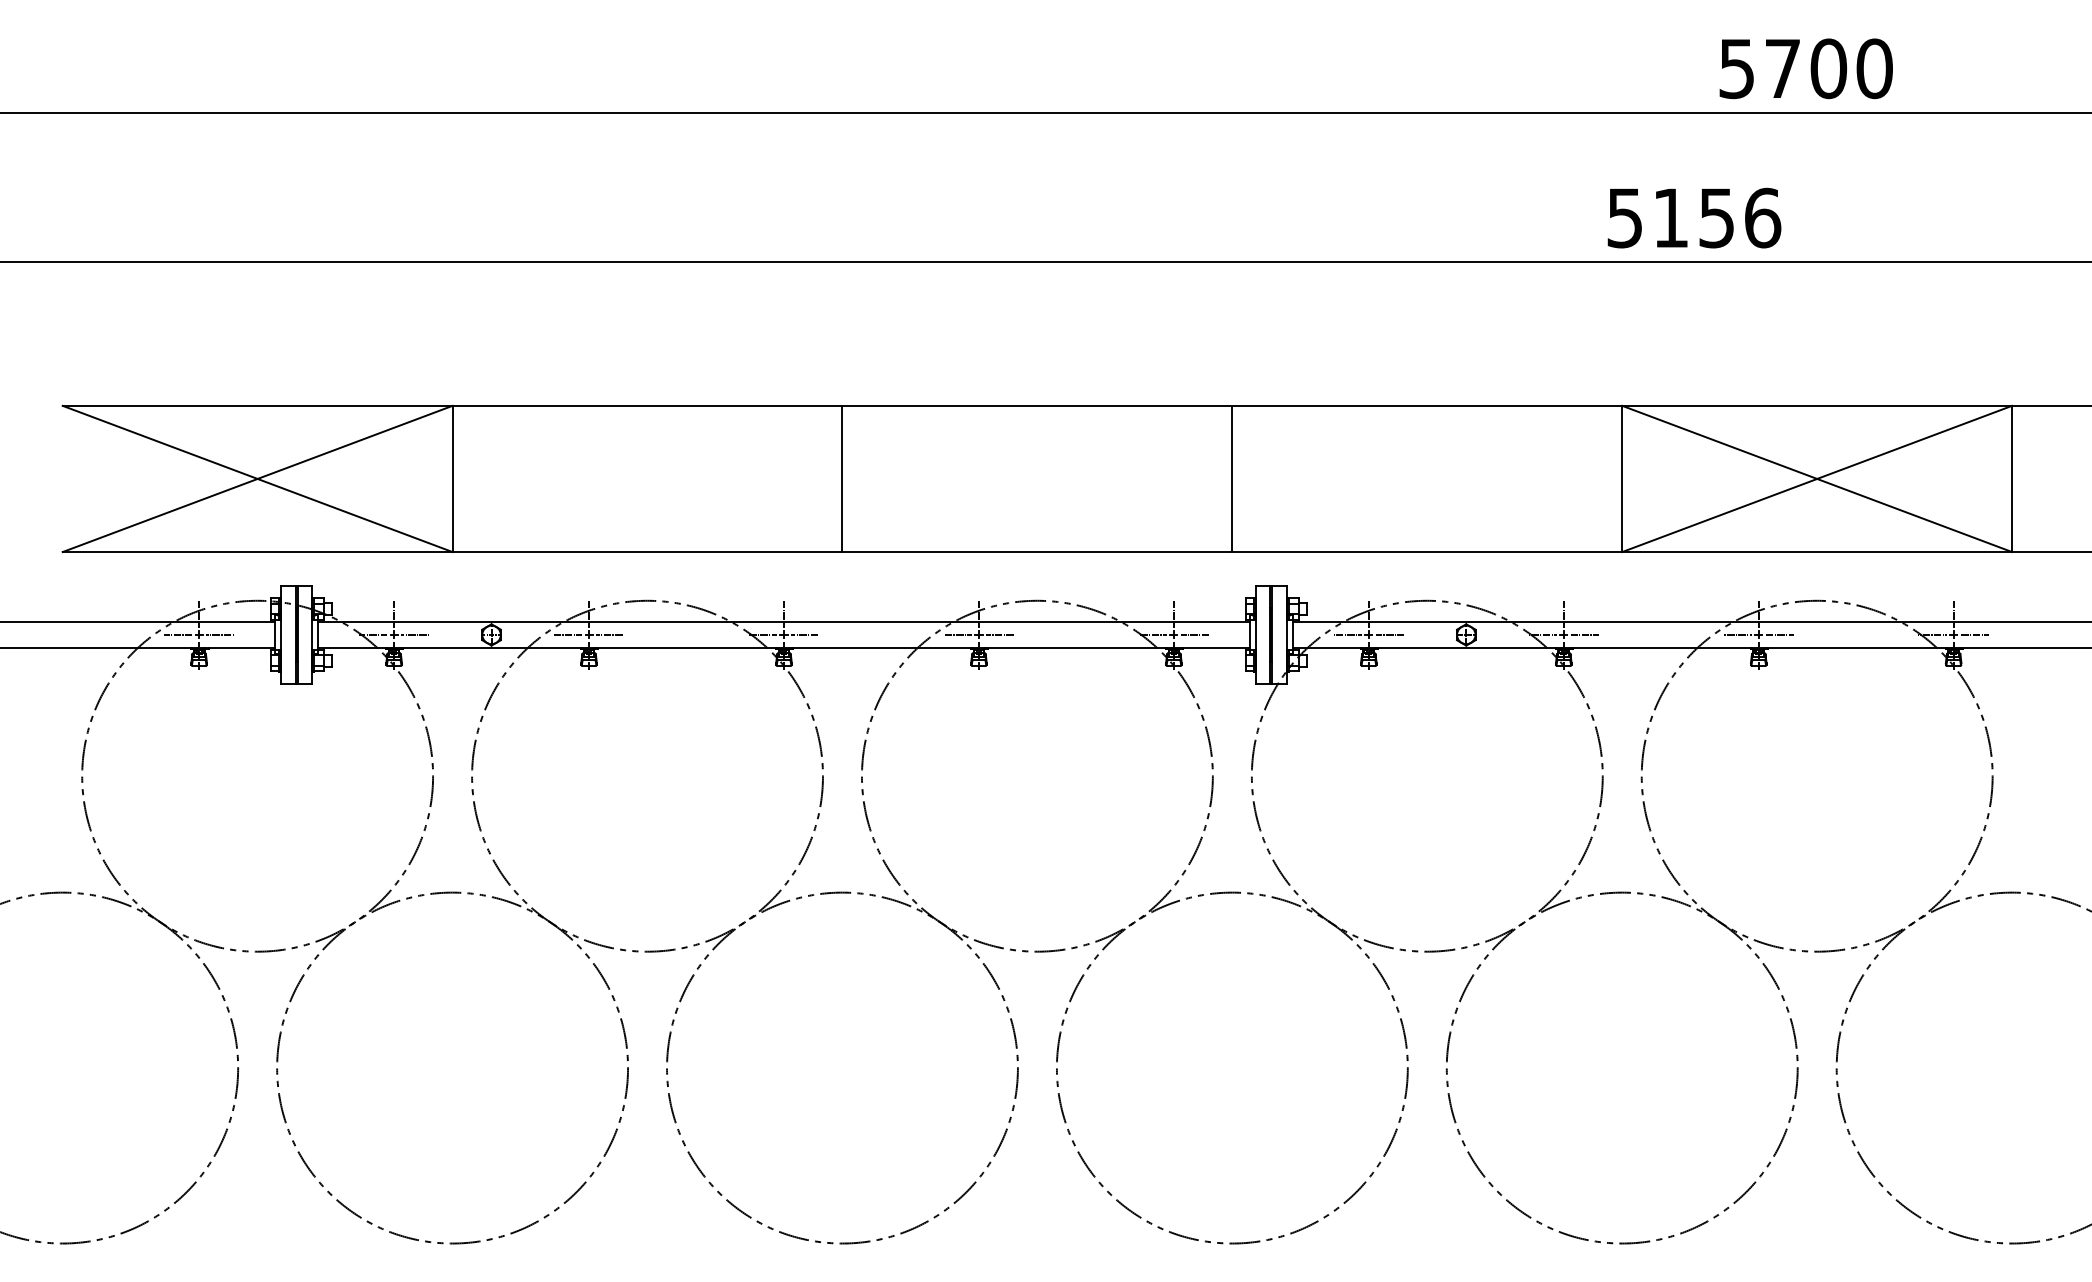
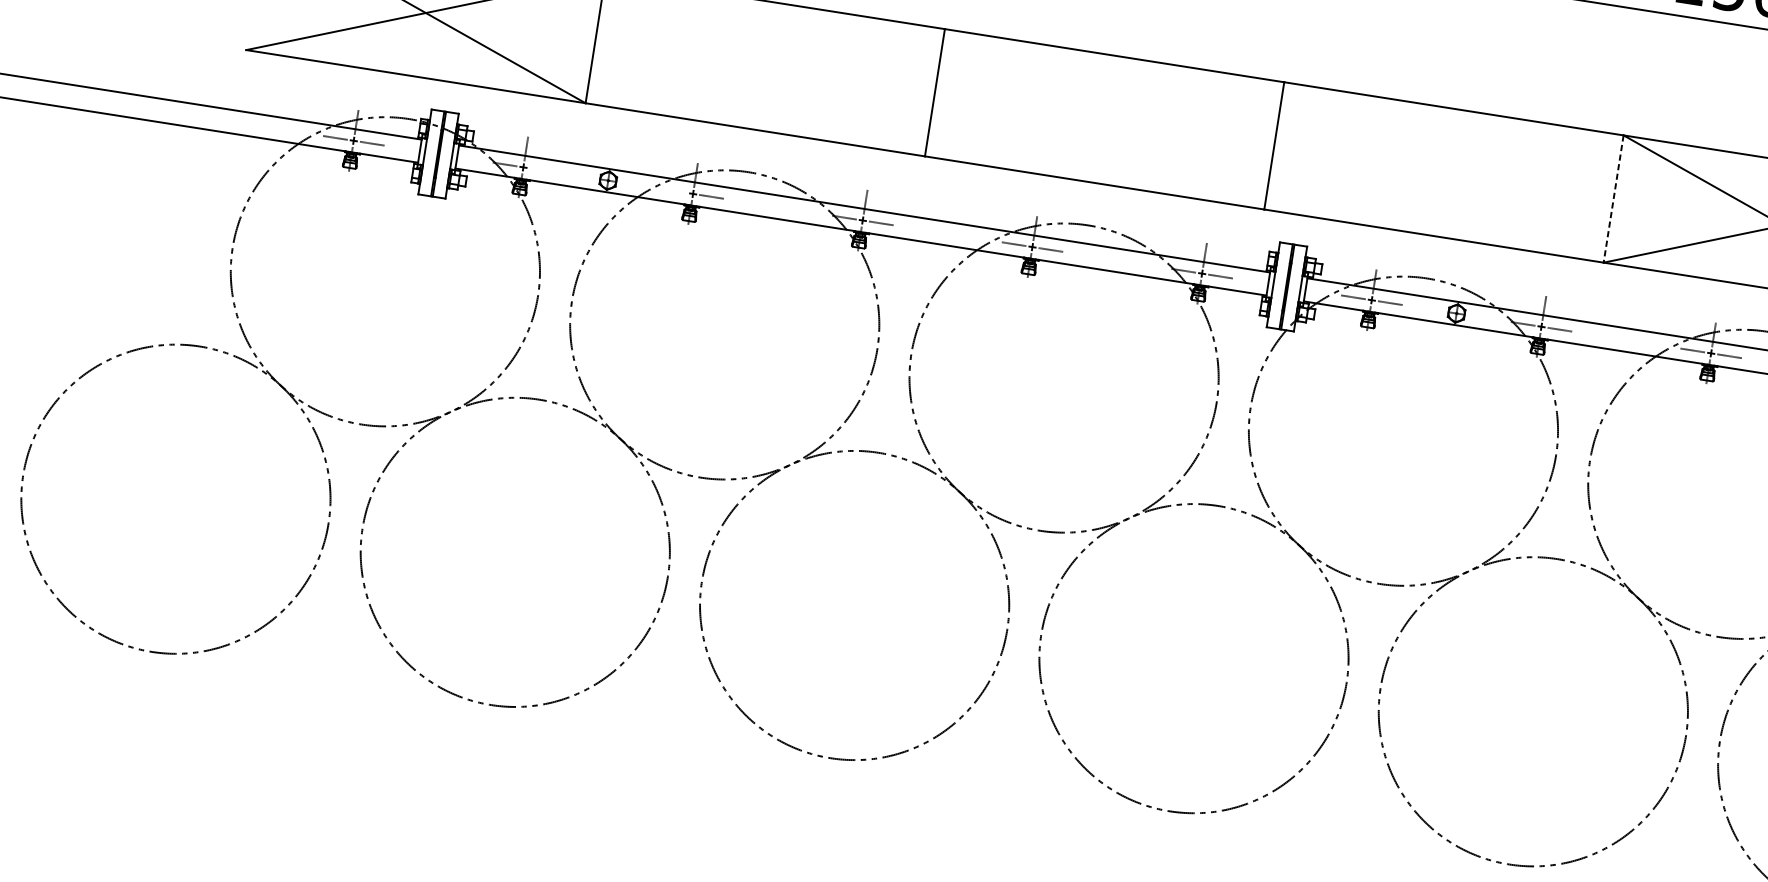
line: (1622, 479) -> (1613, 199), solid -> dashed
line: (415, 634) -> (542, 169), removed
line: (567, 634) -> (674, 190), removed

